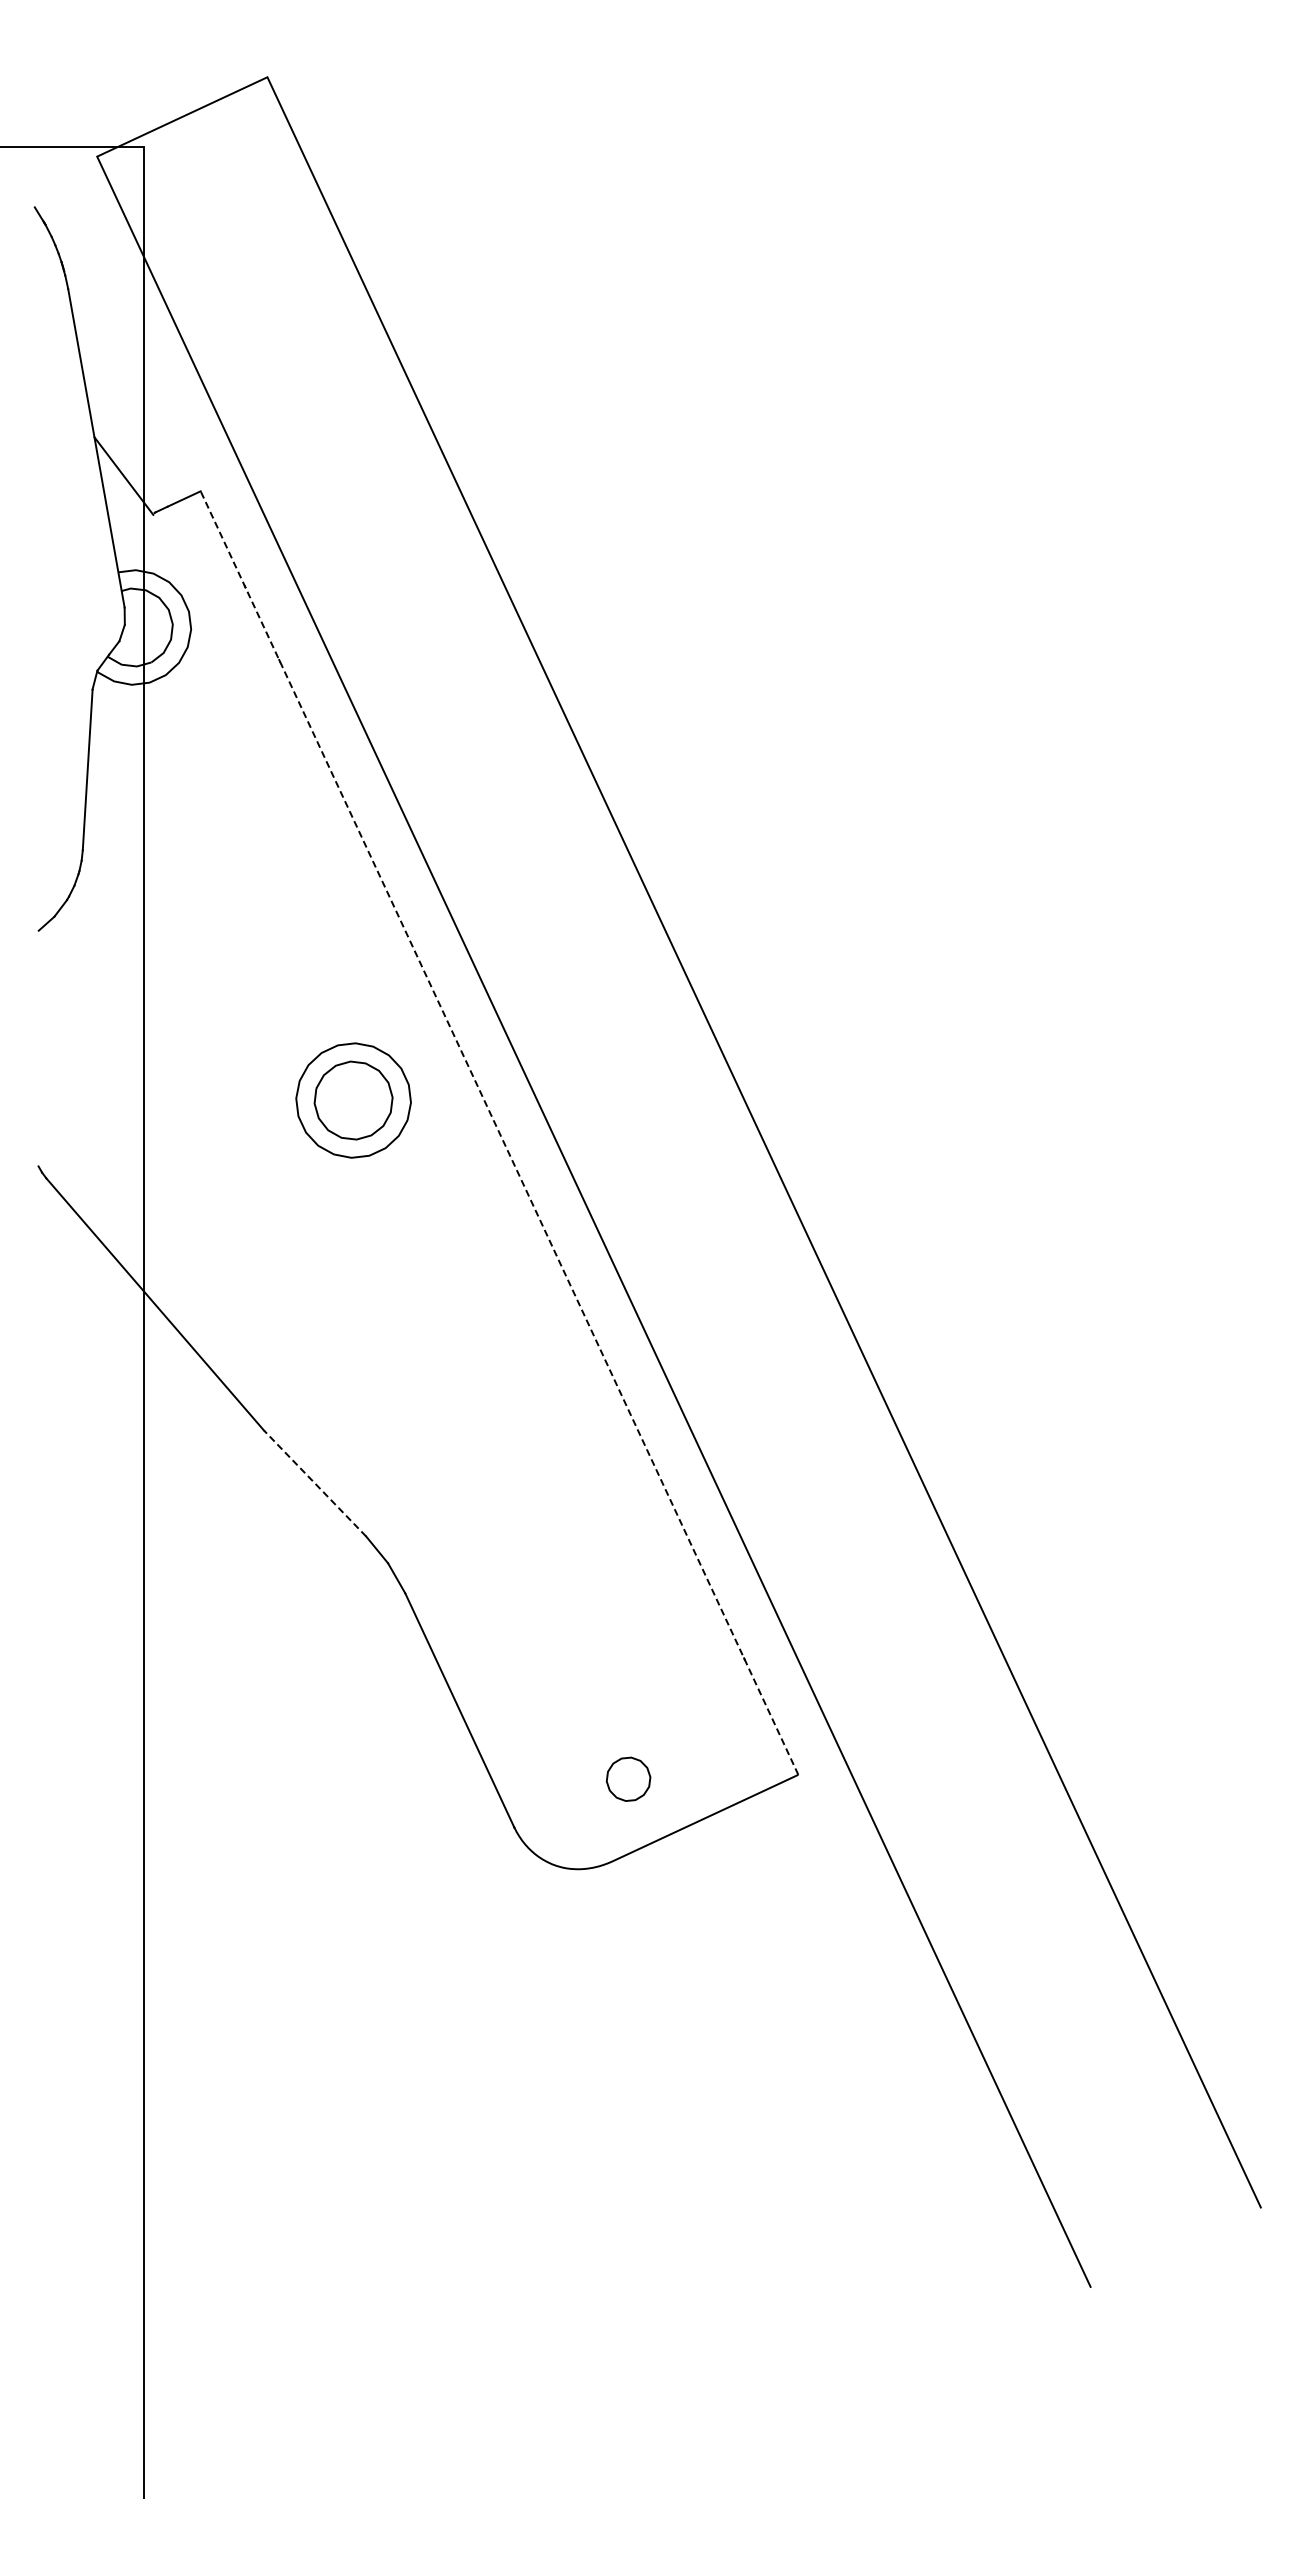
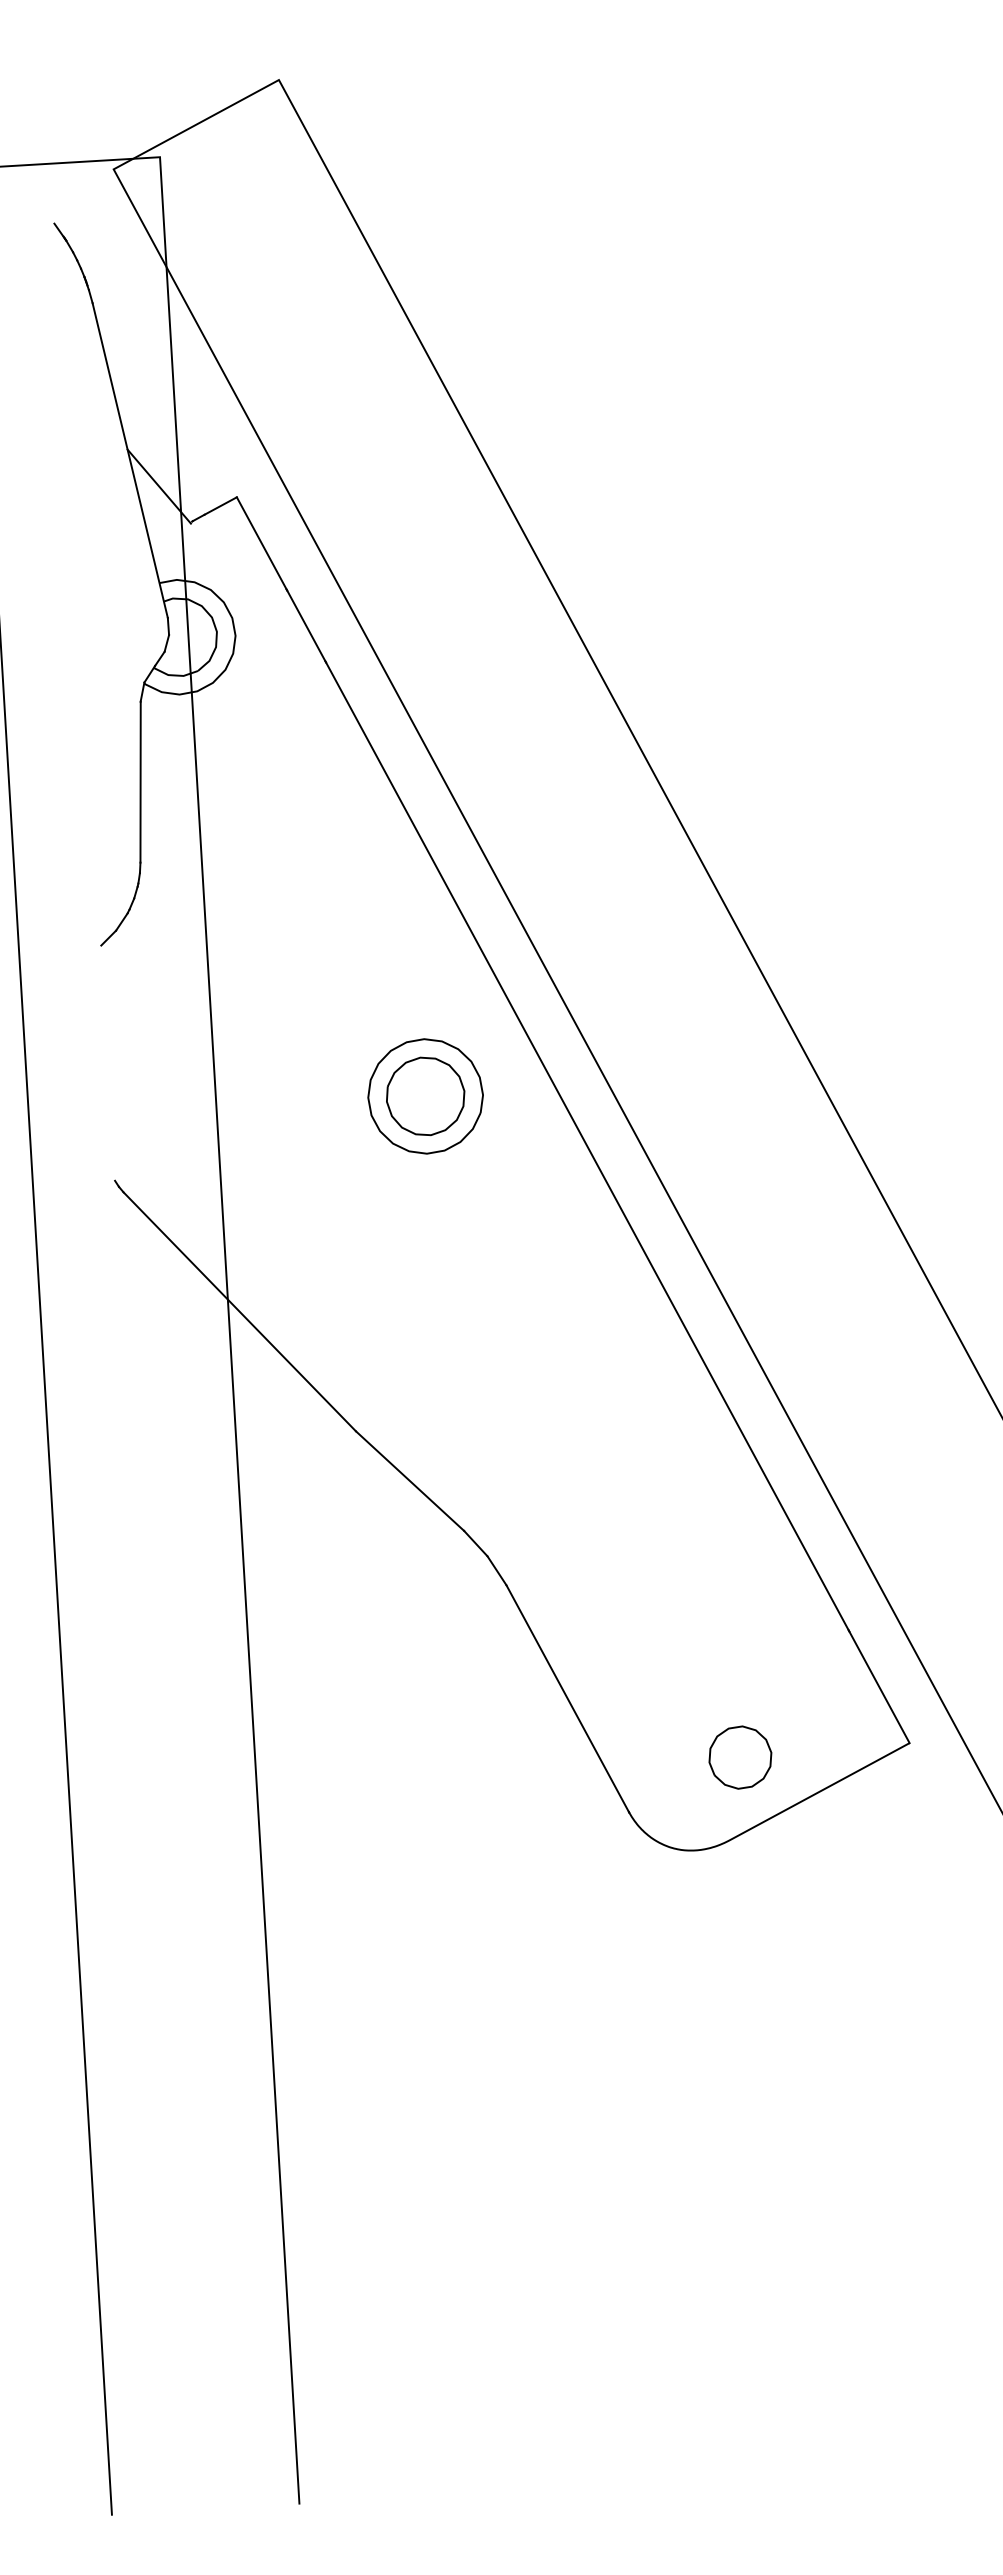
line: (499, 1133) -> (573, 1120), dashed -> solid
line: (314, 1483) -> (409, 1481), dashed -> solid
part: (628, 1779) -> (740, 1757), size x1.43

